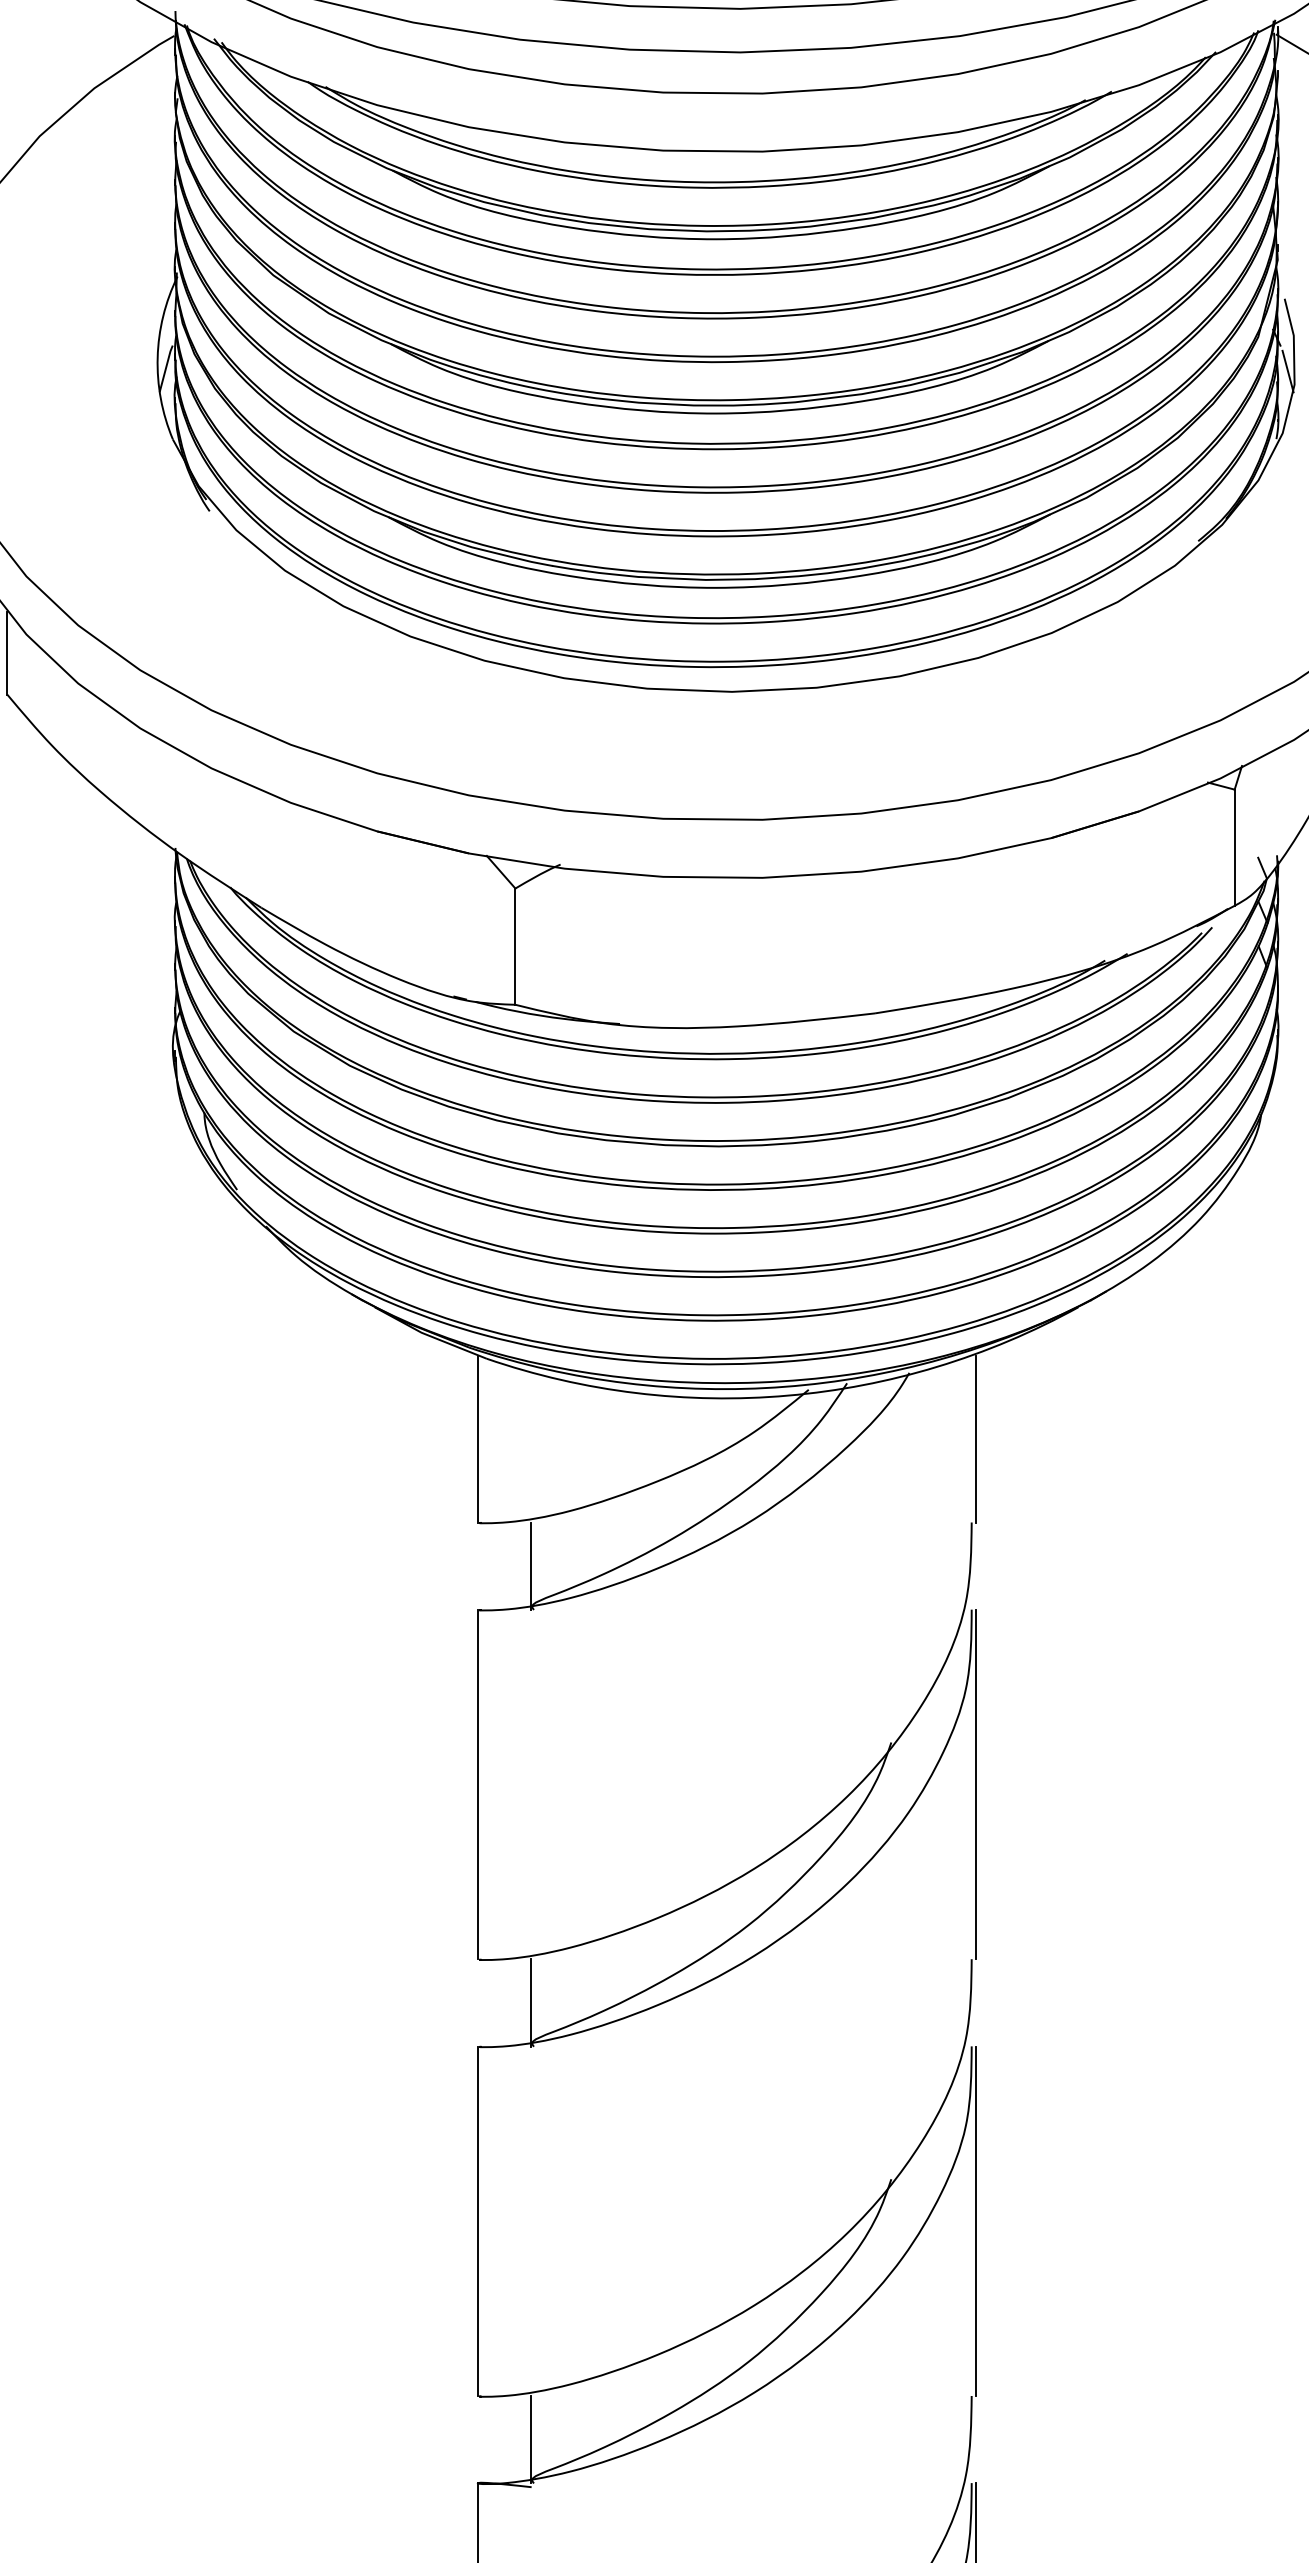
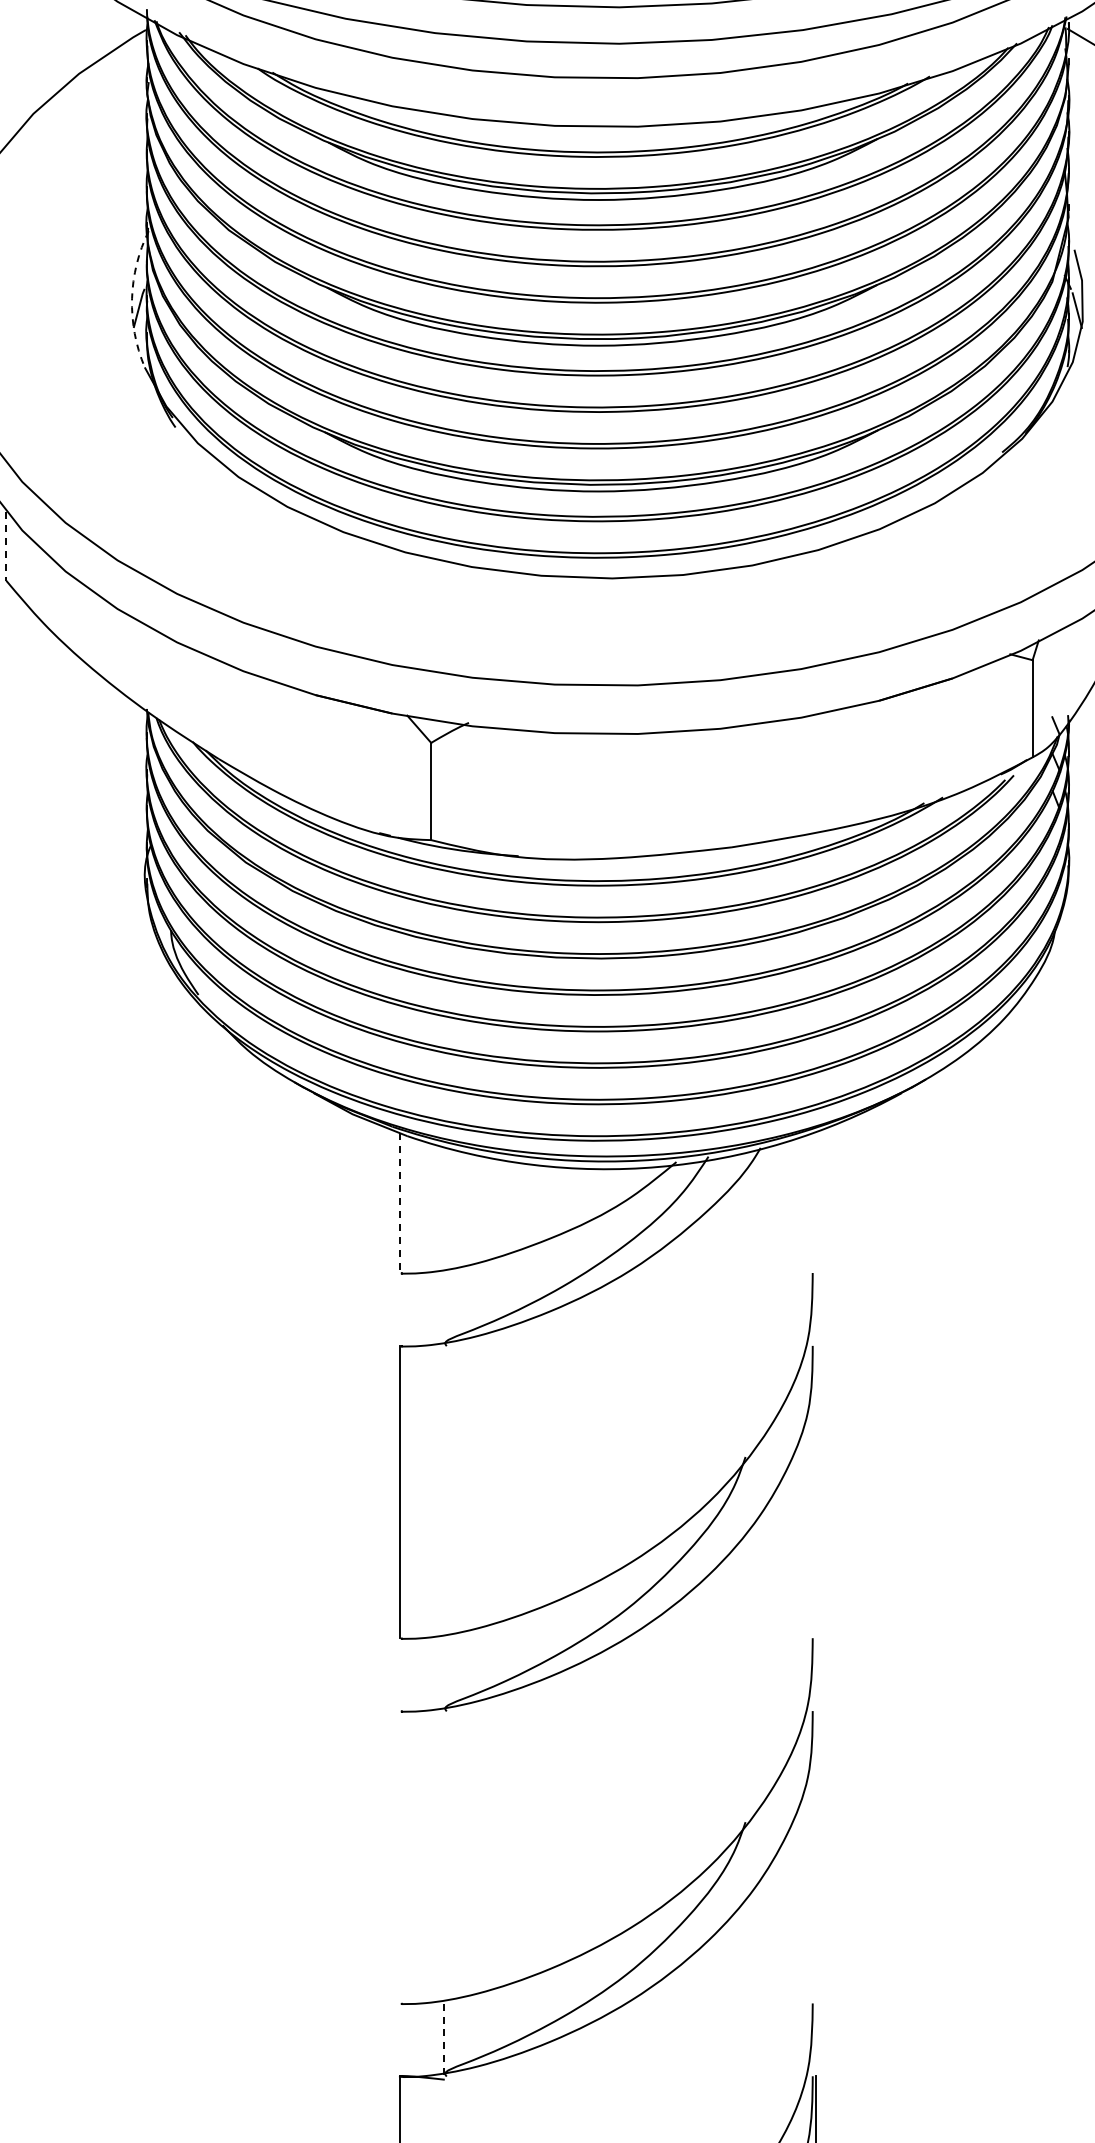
arc: (158, 357) -> (132, 298), solid -> dashed
line: (7, 653) -> (6, 546), solid -> dashed
line: (477, 1439) -> (399, 1203), solid -> dashed
line: (976, 1439) -> (816, 1203), removed
line: (531, 1566) -> (444, 1309), removed
line: (976, 1784) -> (816, 1492), removed
line: (531, 2002) -> (444, 1674), removed
line: (477, 2221) -> (399, 1857), removed
line: (976, 2221) -> (816, 1857), removed
line: (531, 2440) -> (444, 2040), solid -> dashed

